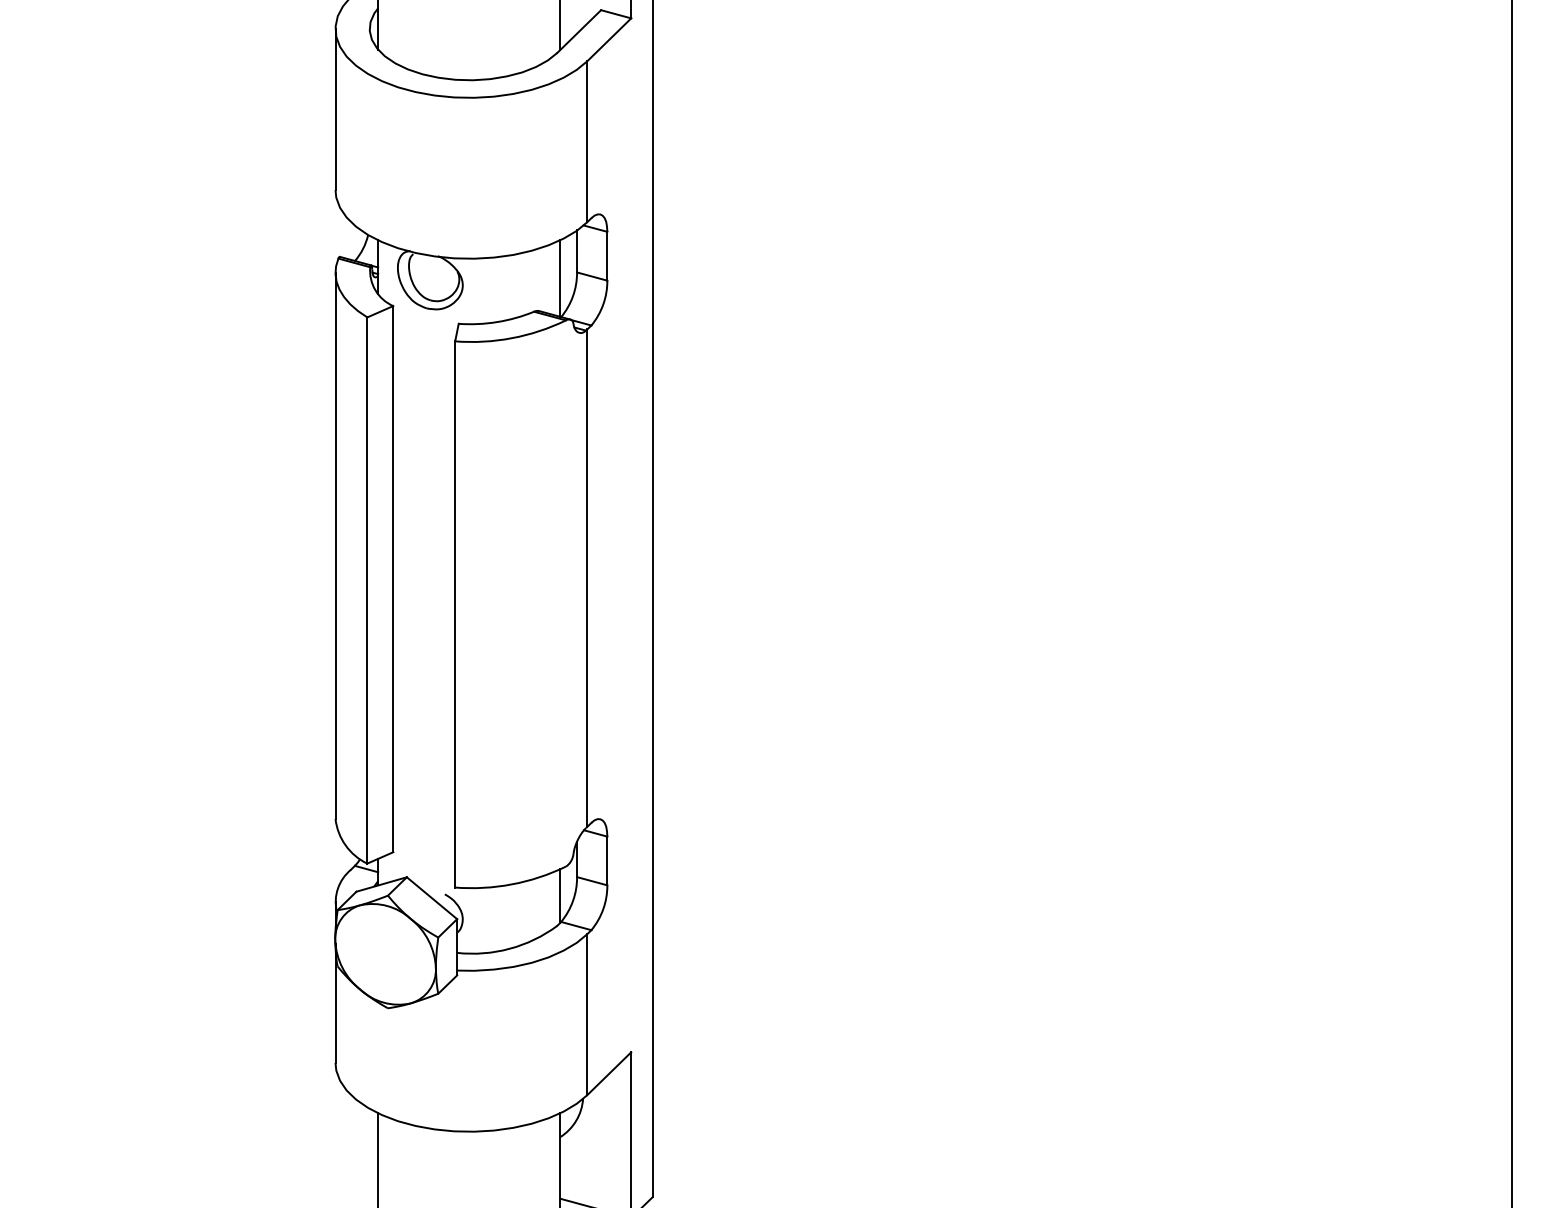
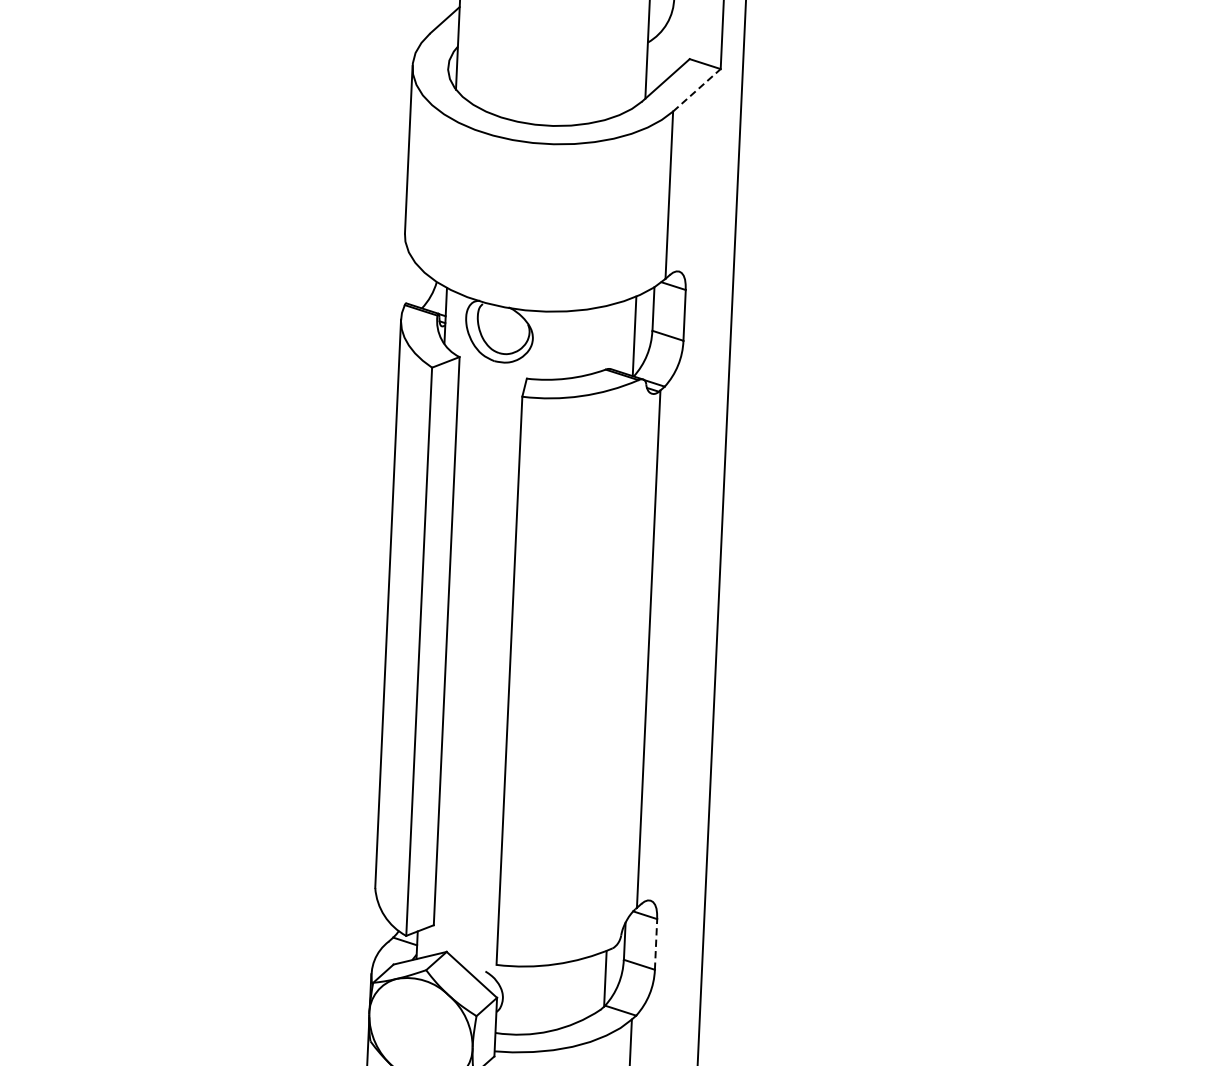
line: (609, 39) -> (697, 90), solid -> dashed
line: (607, 860) -> (656, 943), solid -> dashed

